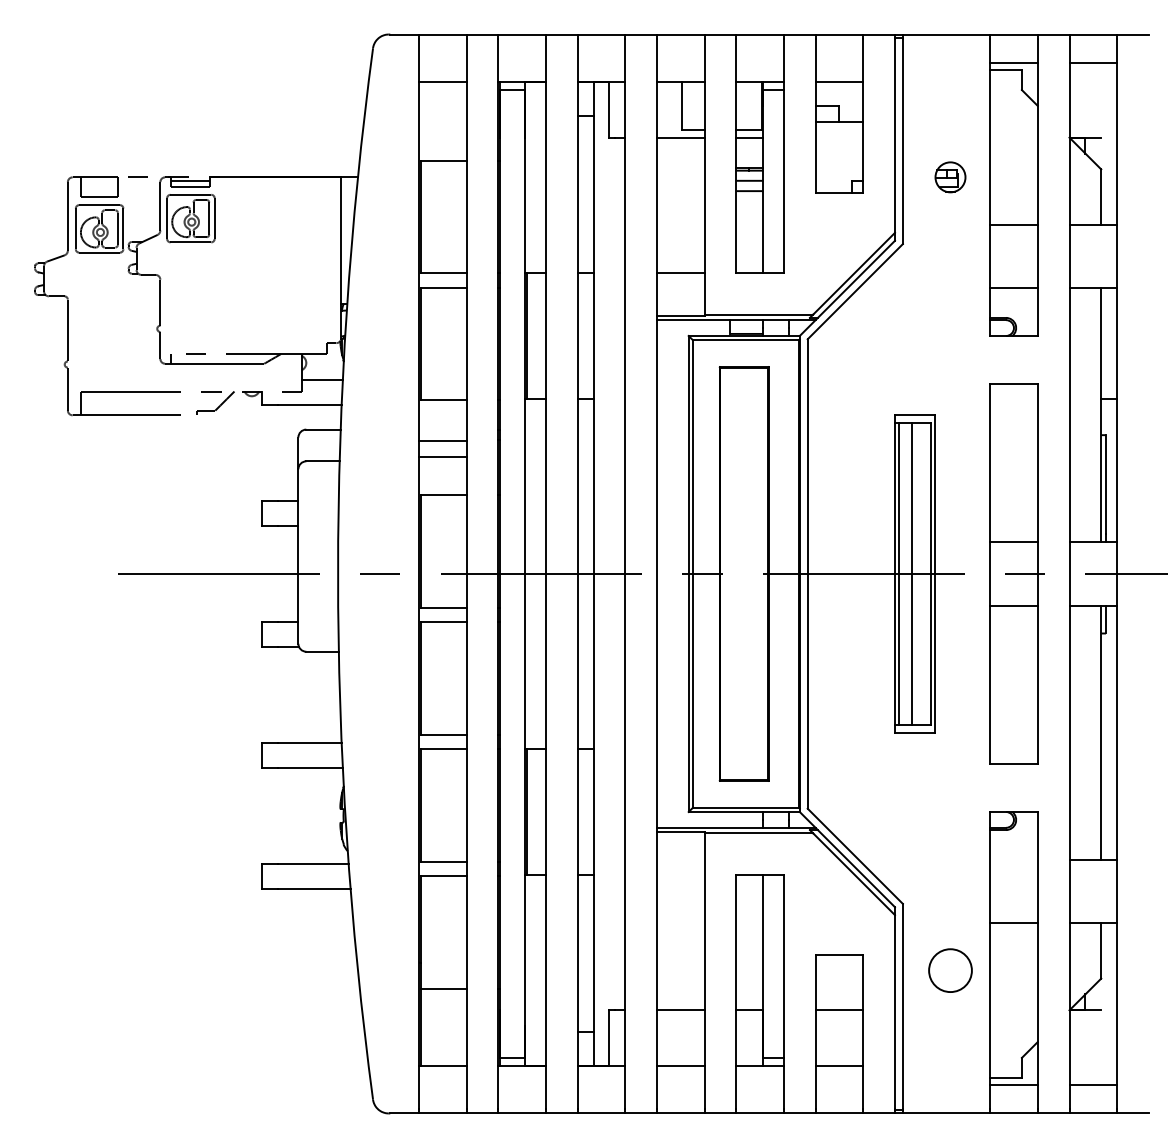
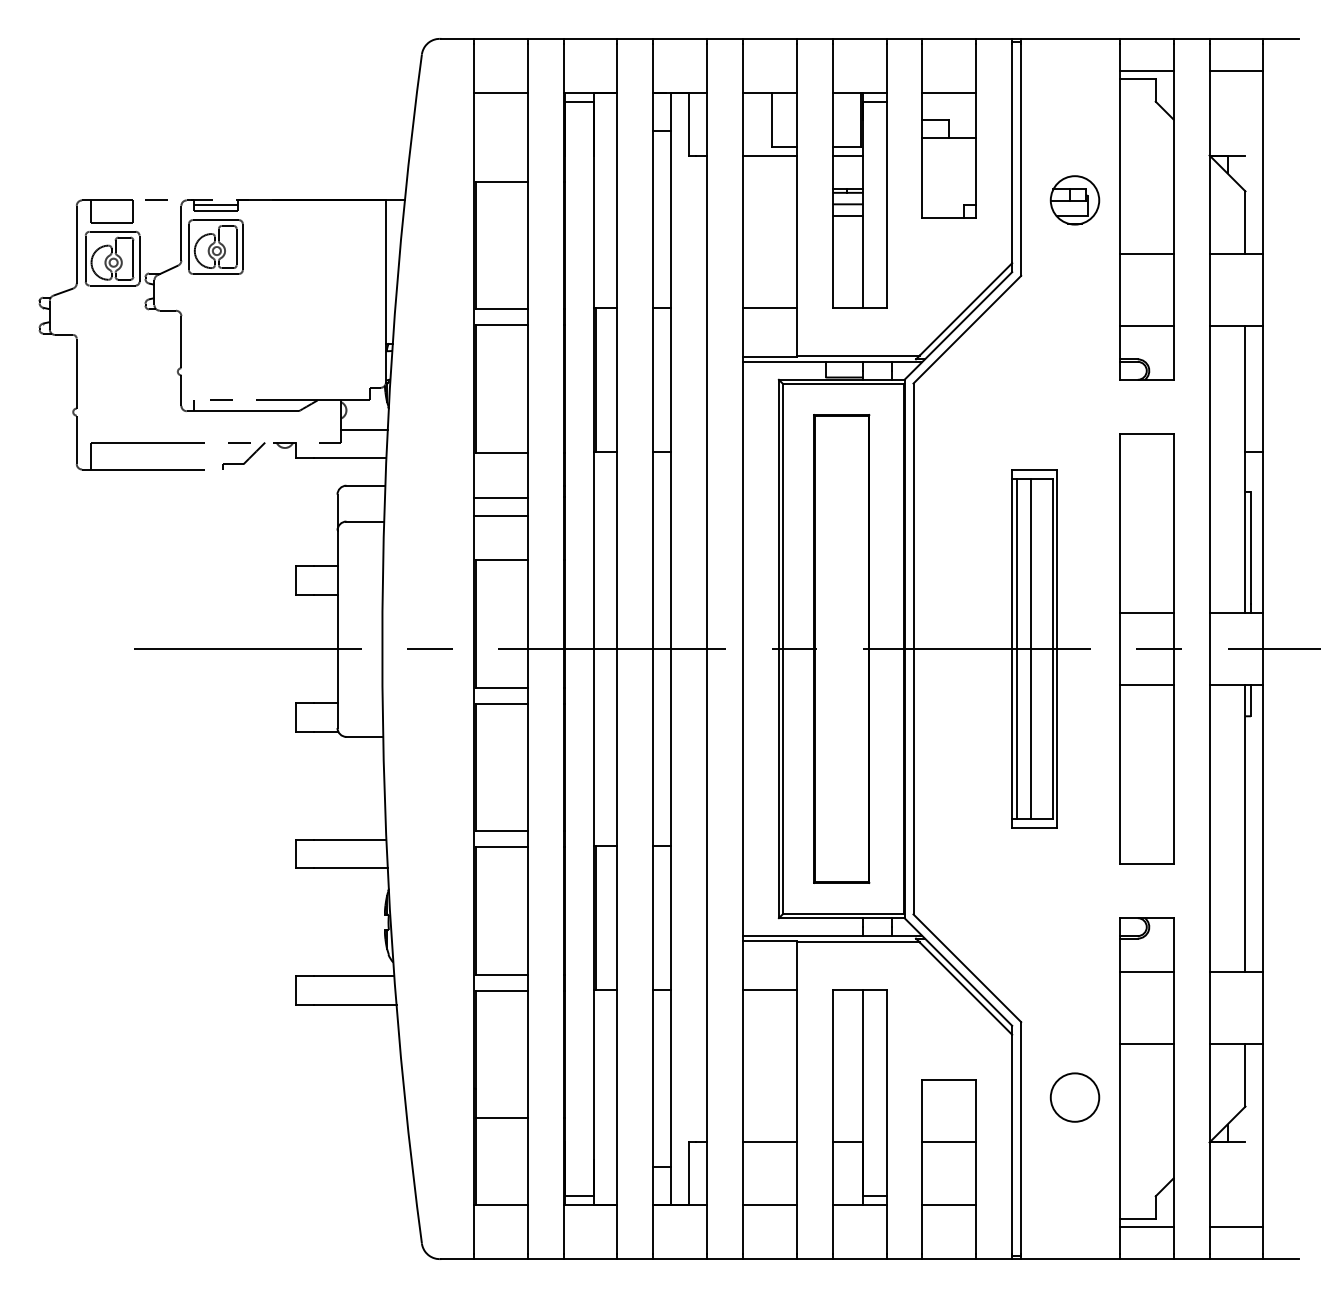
part: (950, 177) -> (1074, 200), size x1.43
line: (1013, 859) -> (1146, 971), added
line: (680, 875) -> (769, 989), added

